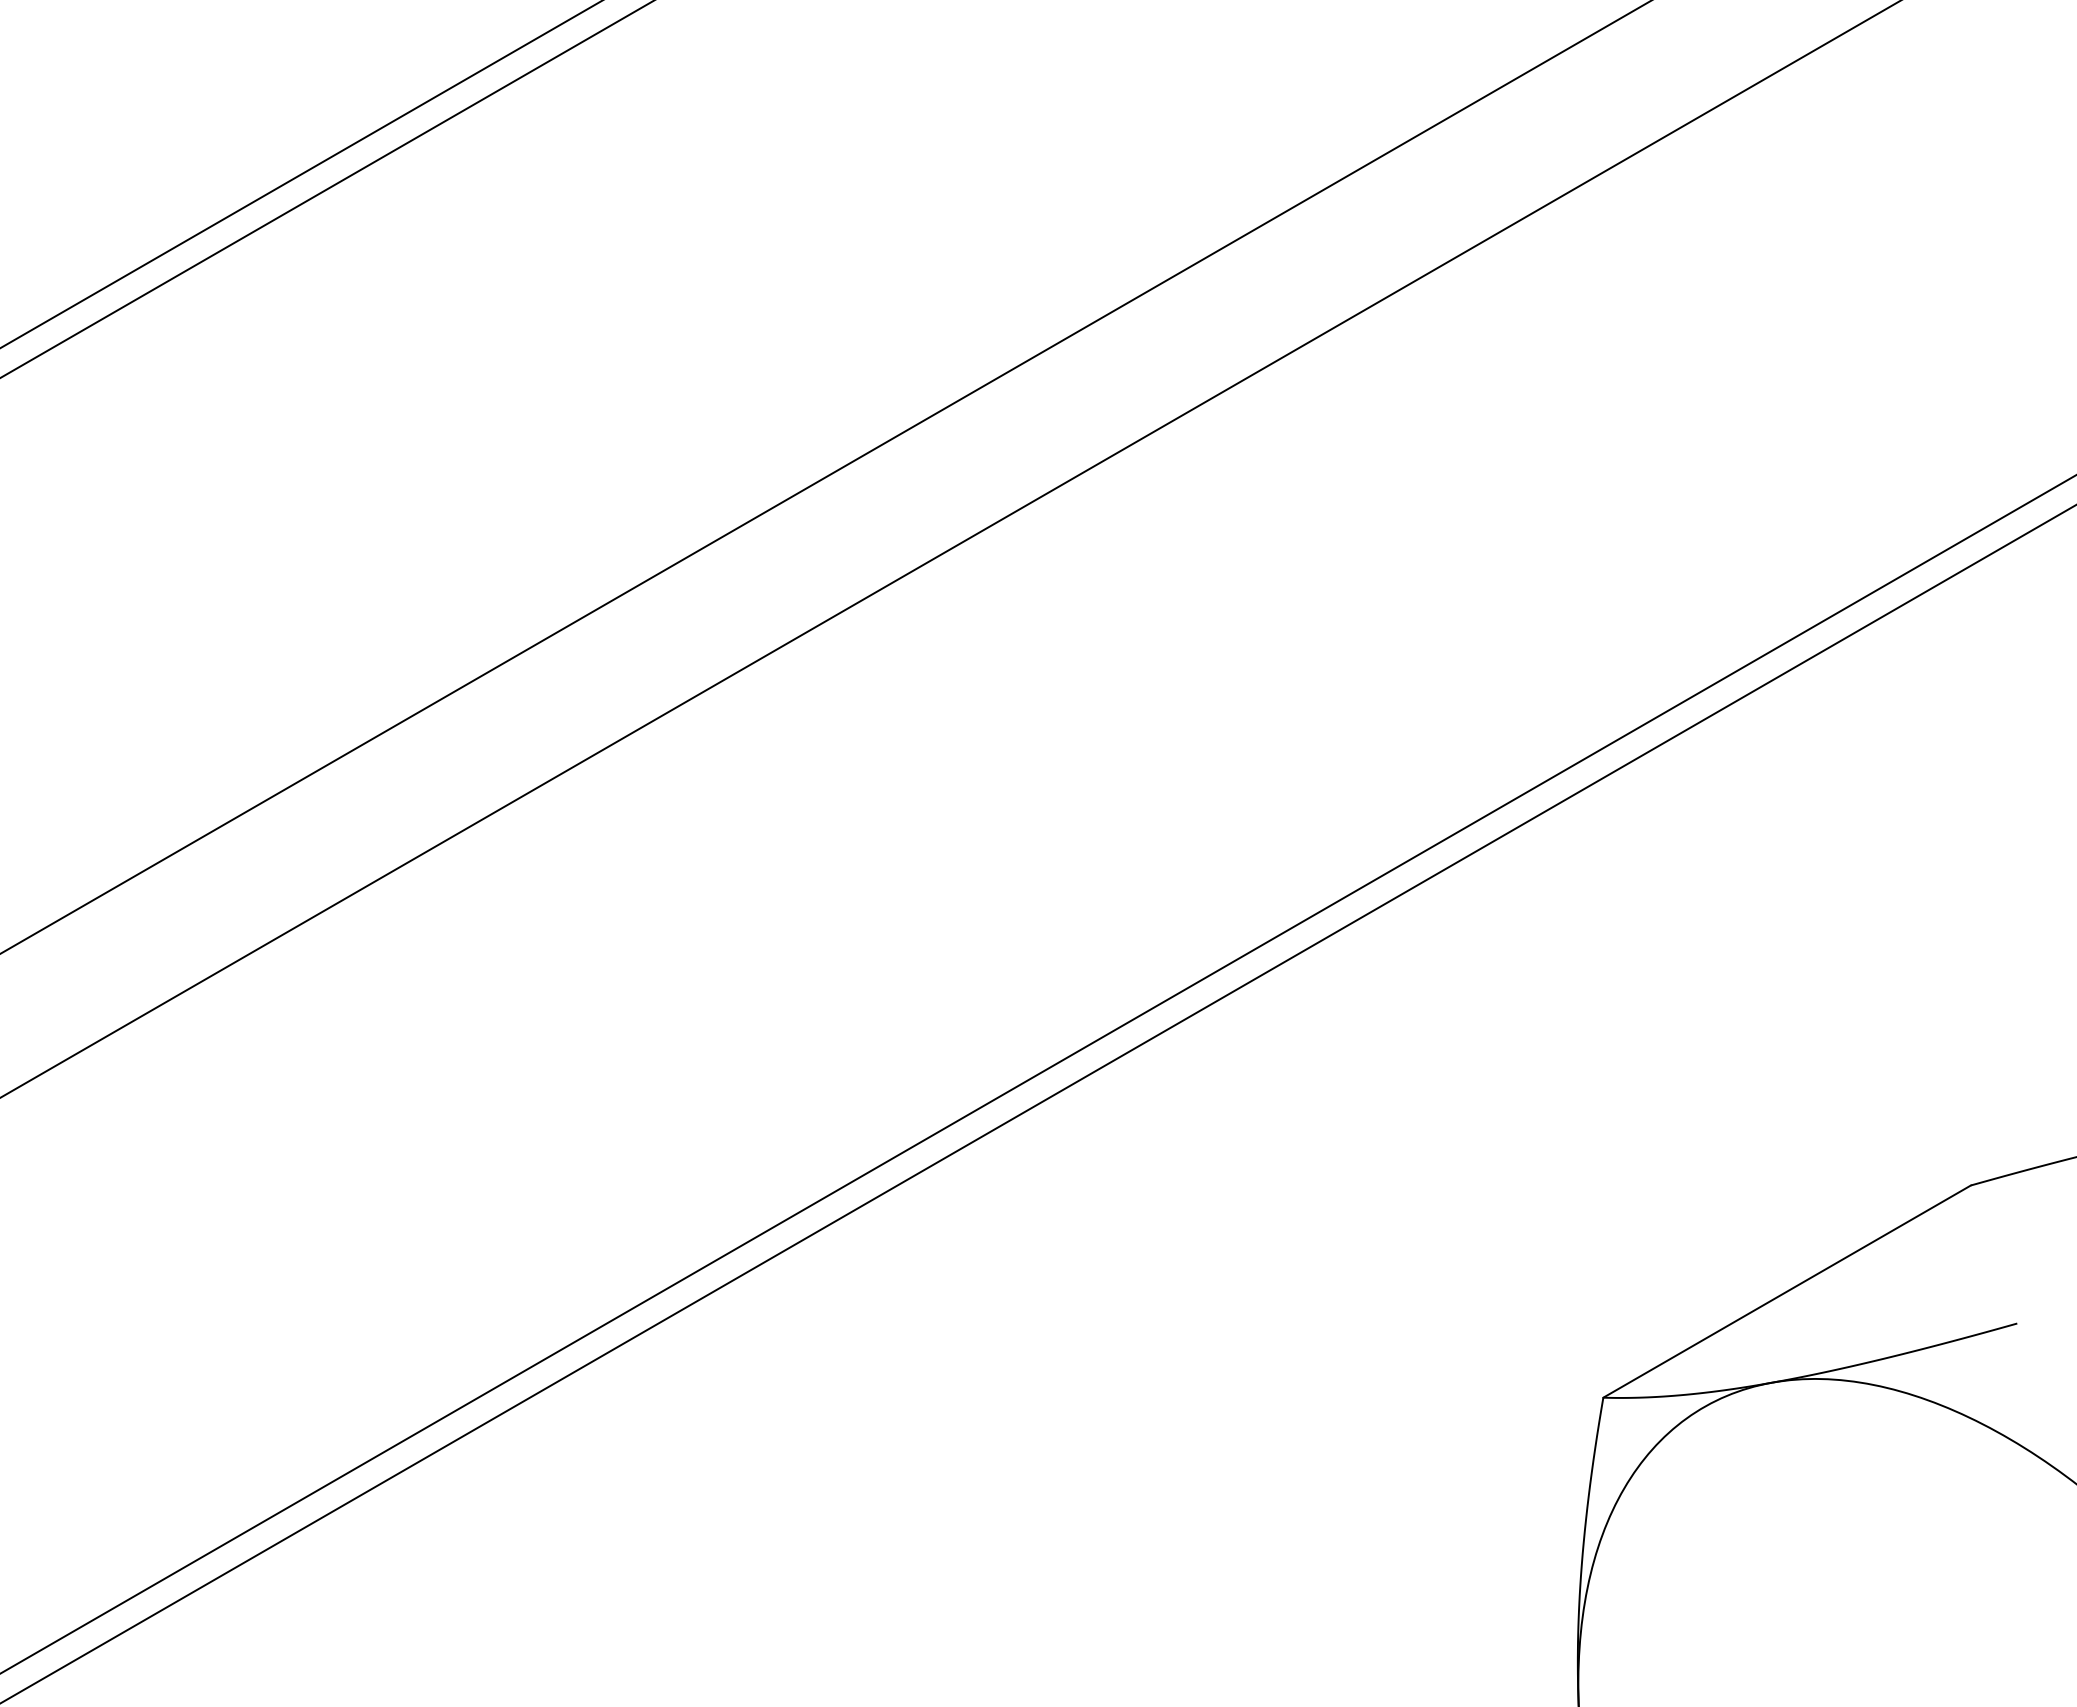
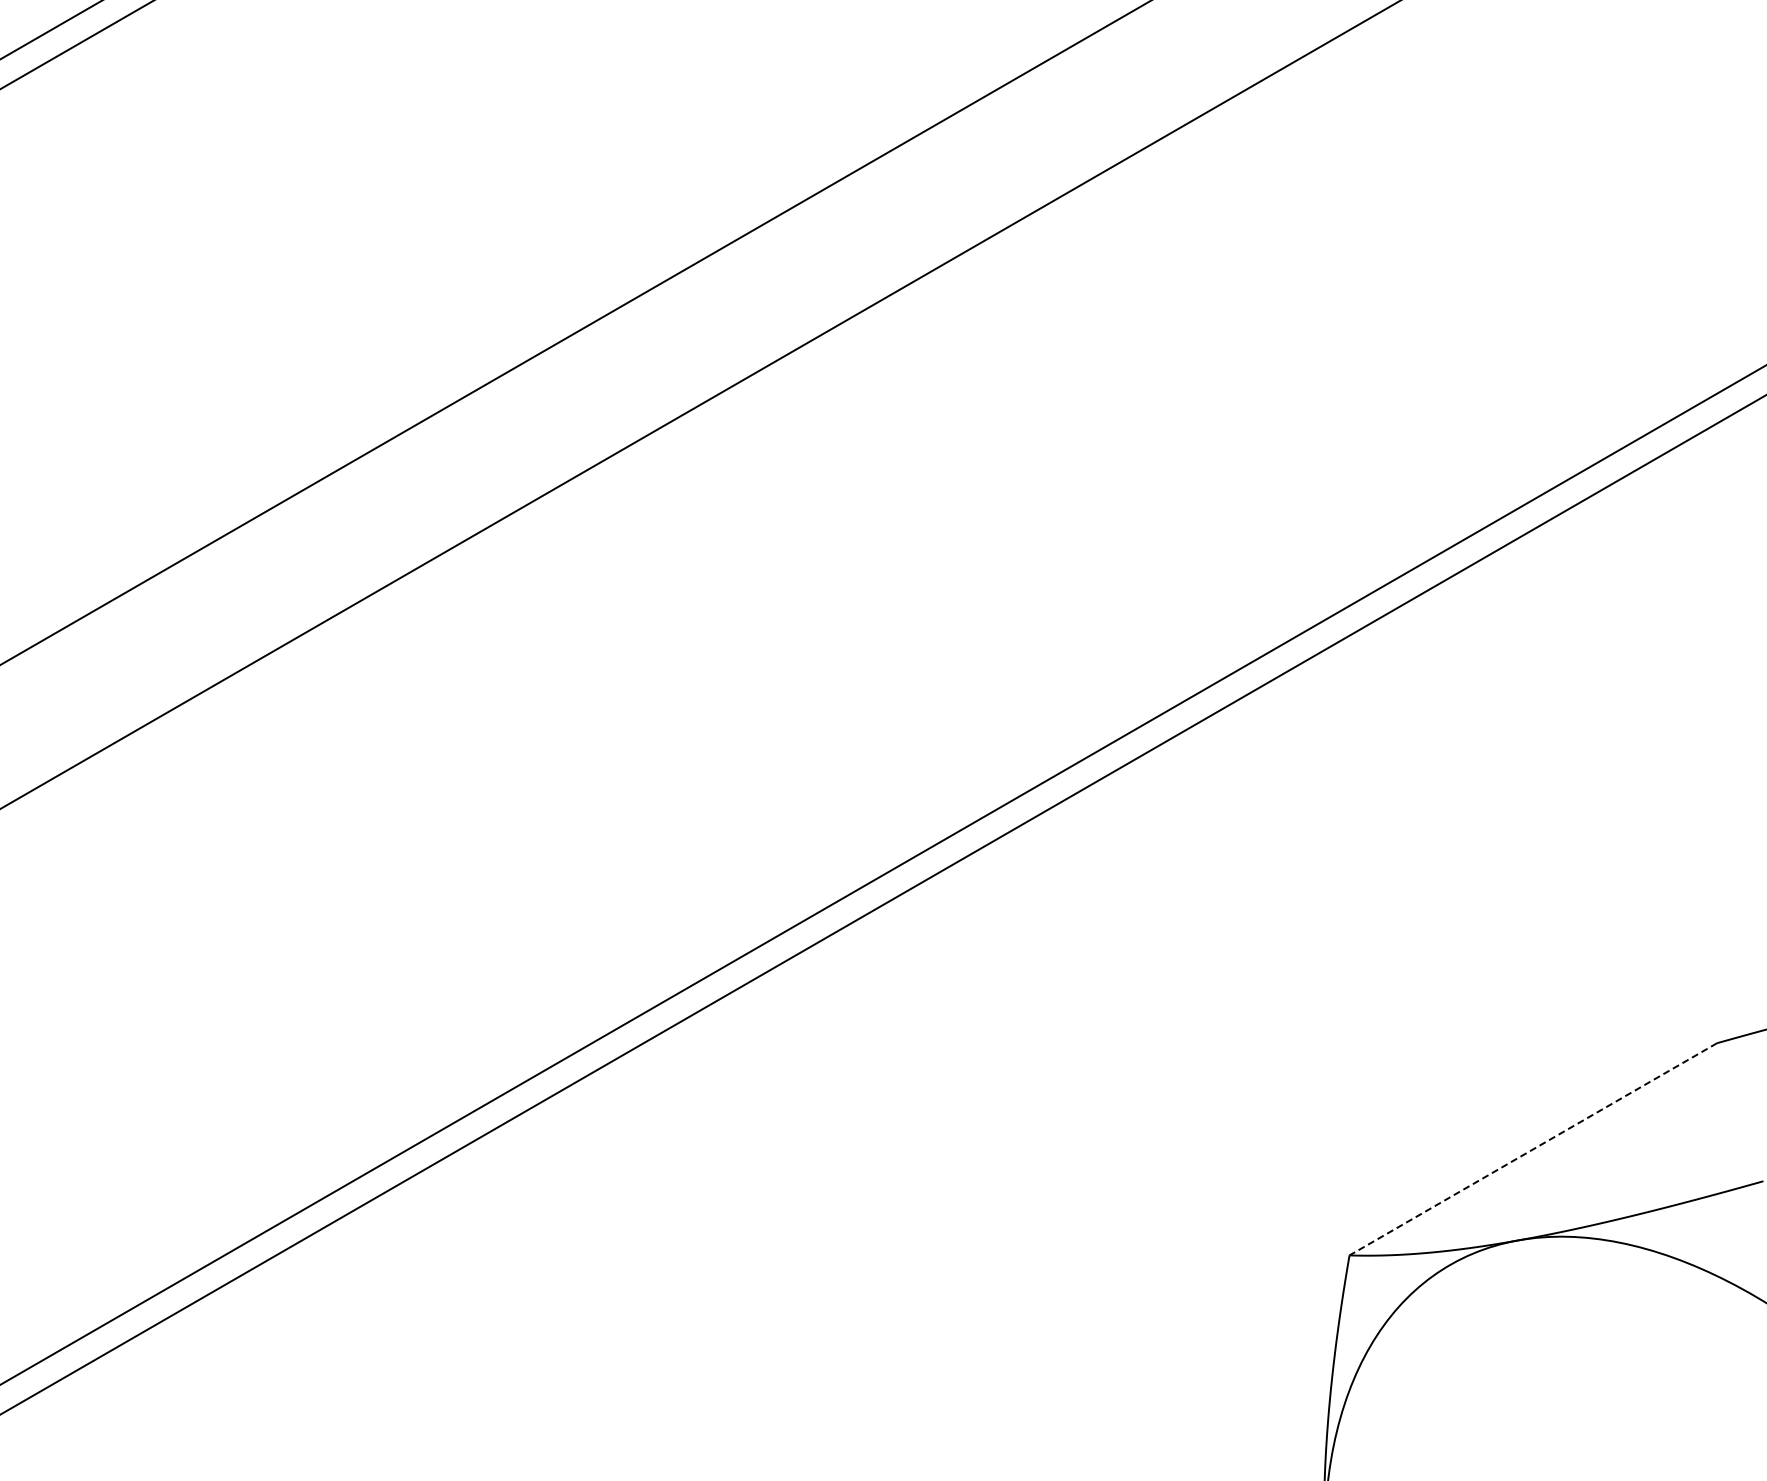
line: (1786, 1291) -> (1532, 1149), solid -> dashed

